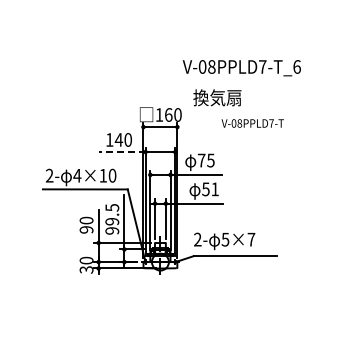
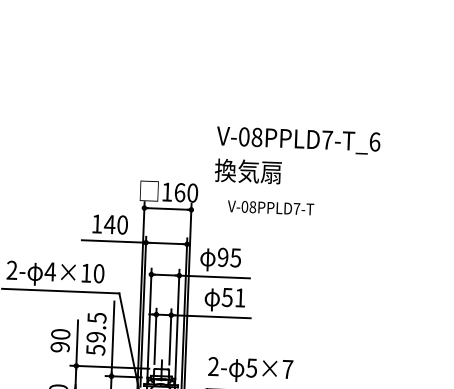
text: (241, 68) -> (297, 141), moved
text: (252, 123) -> (270, 207), moved
line: (121, 152) -> (112, 242), dashed -> solid
text: (201, 160) -> (222, 257), 75 -> 95
text: (112, 230) -> (96, 349), 99.5 -> 59.5

